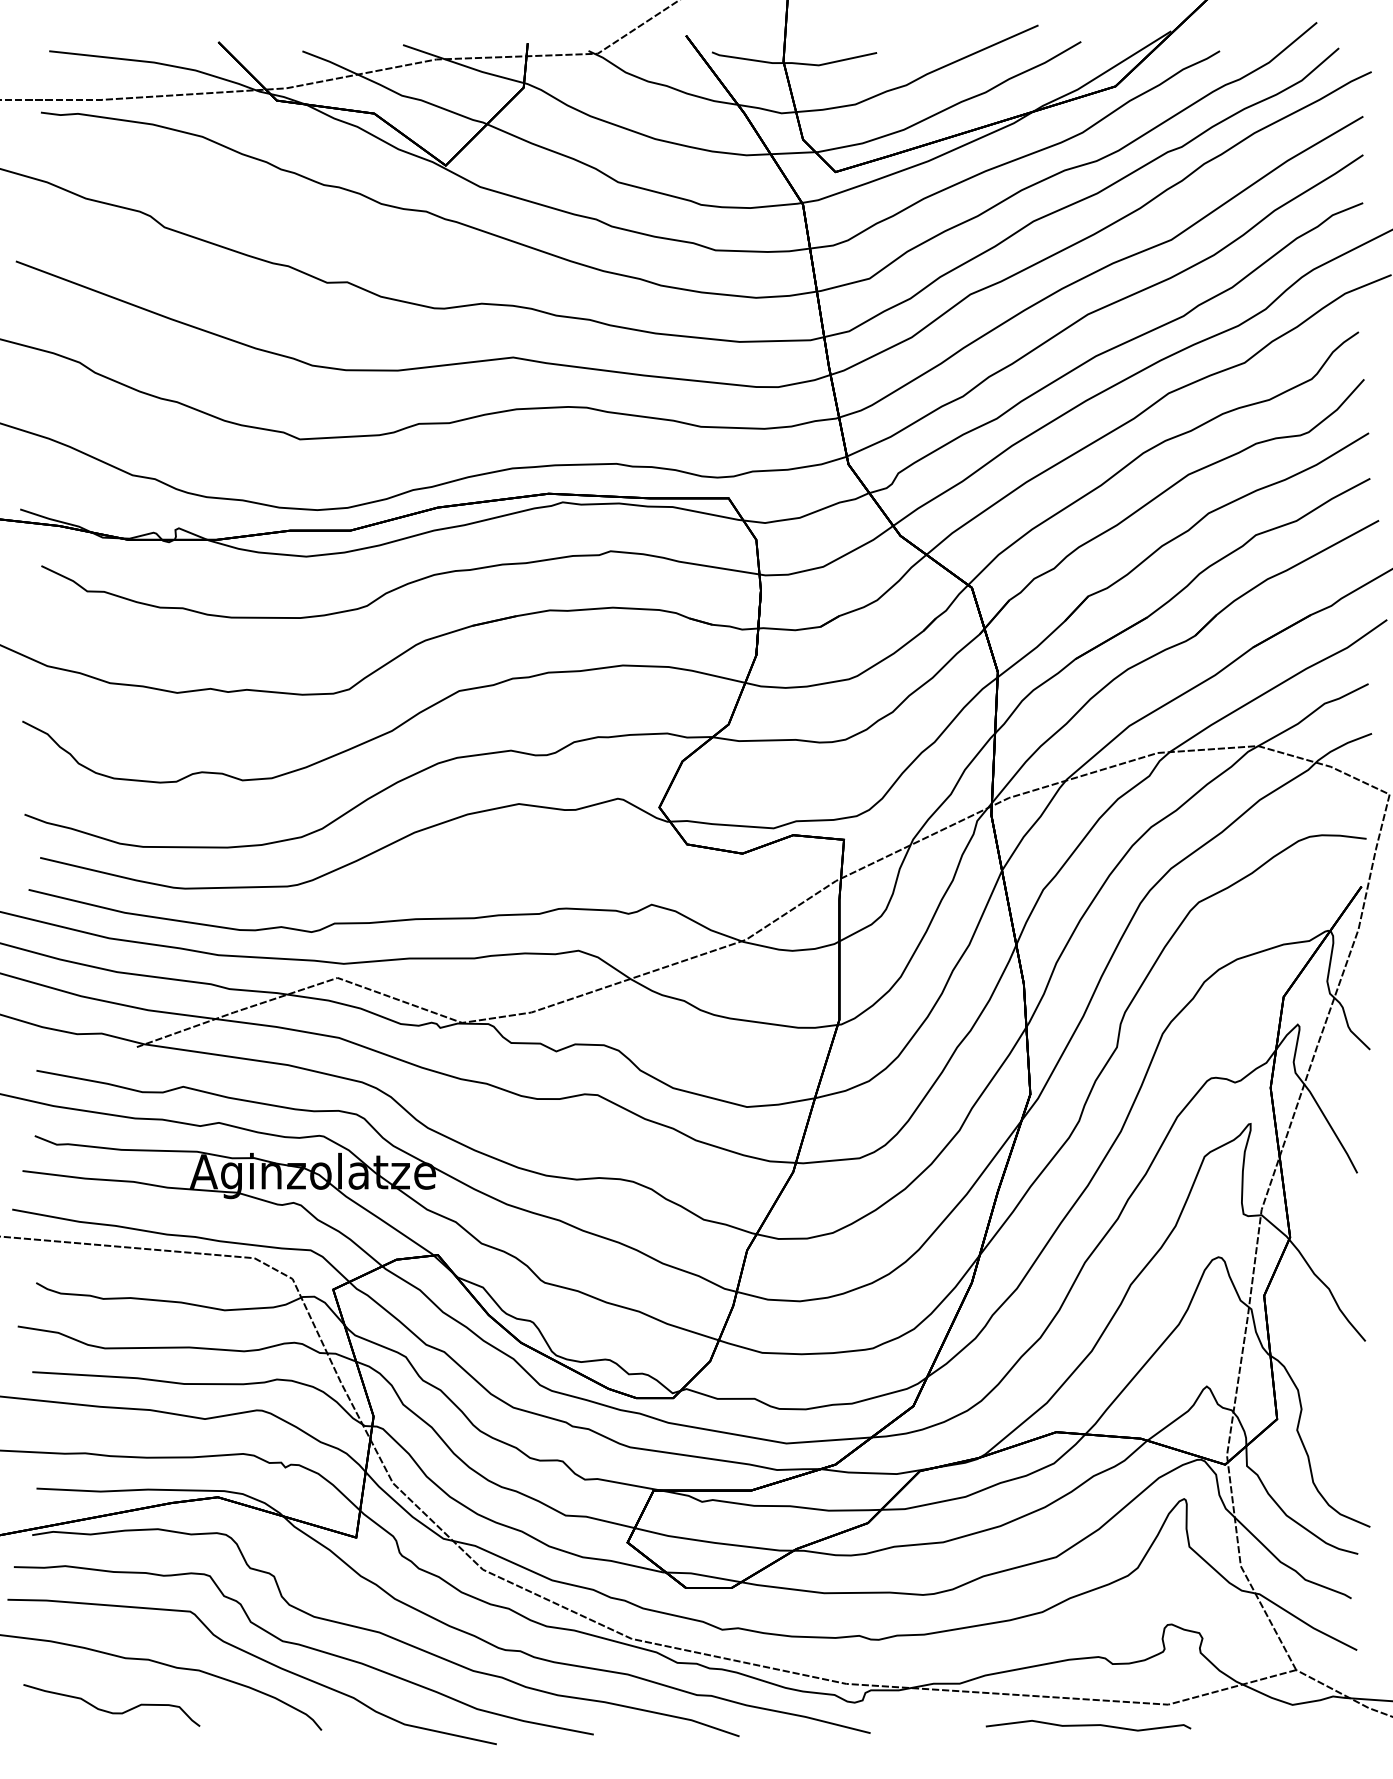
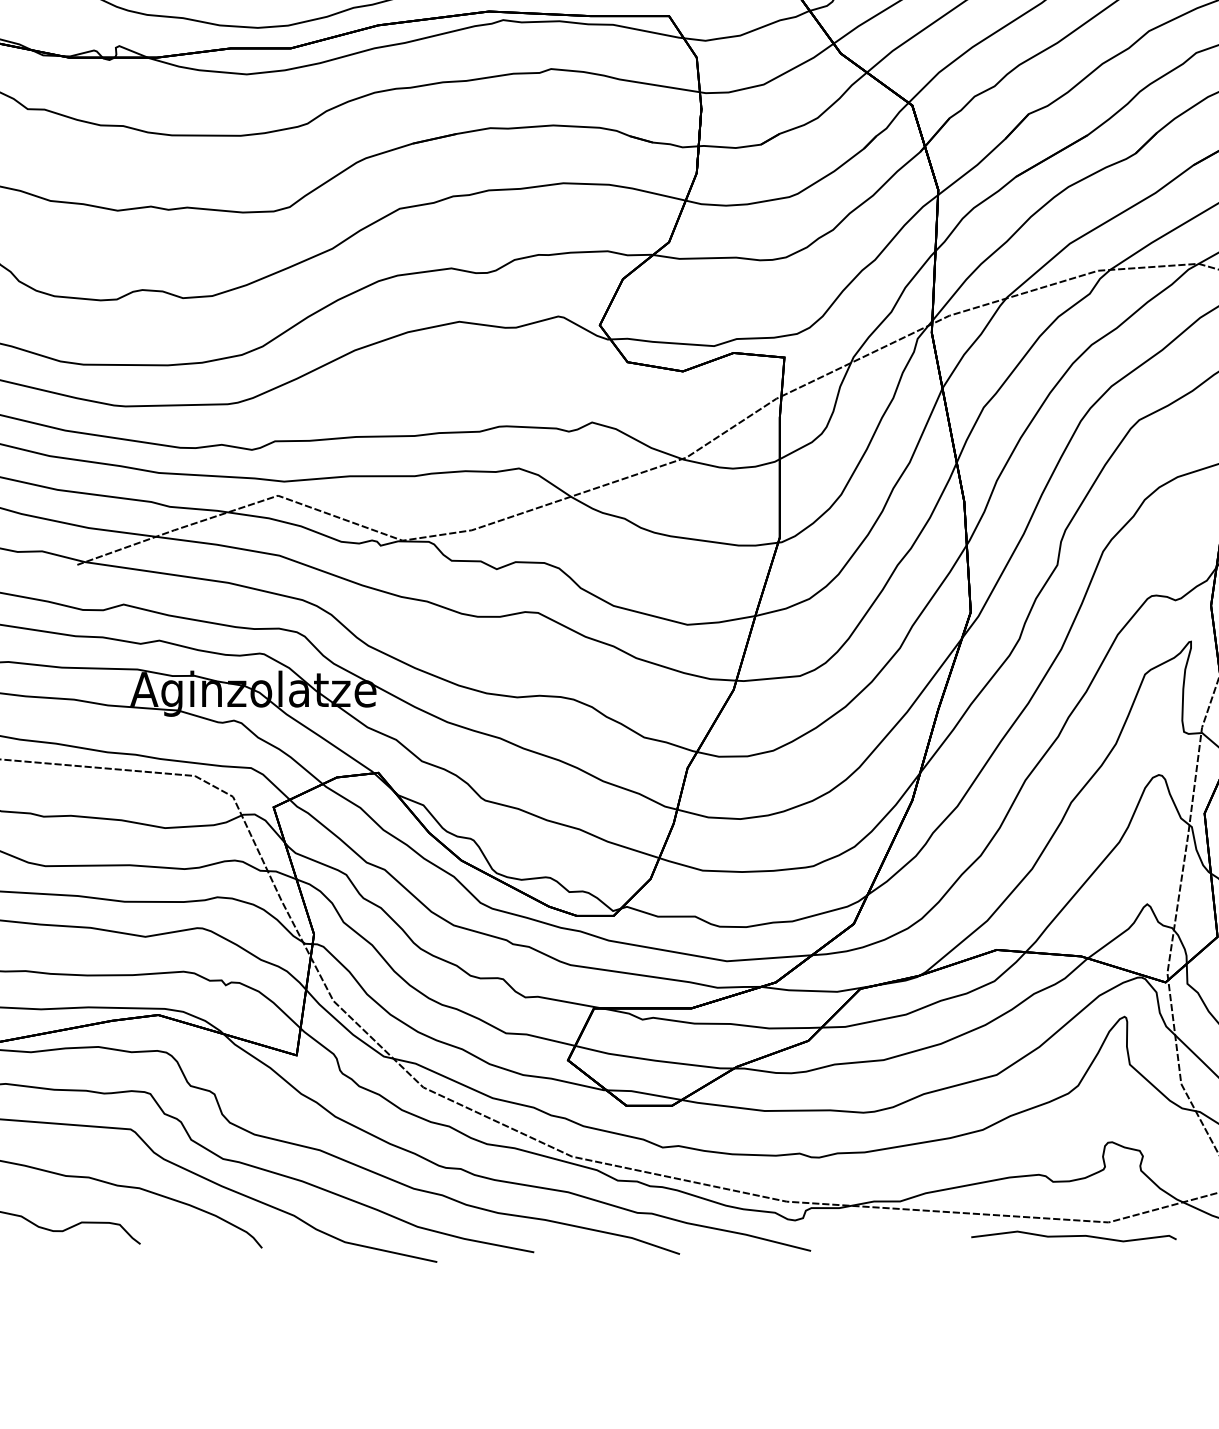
curve: (1088, 1725) -> (1073, 1236), moved

